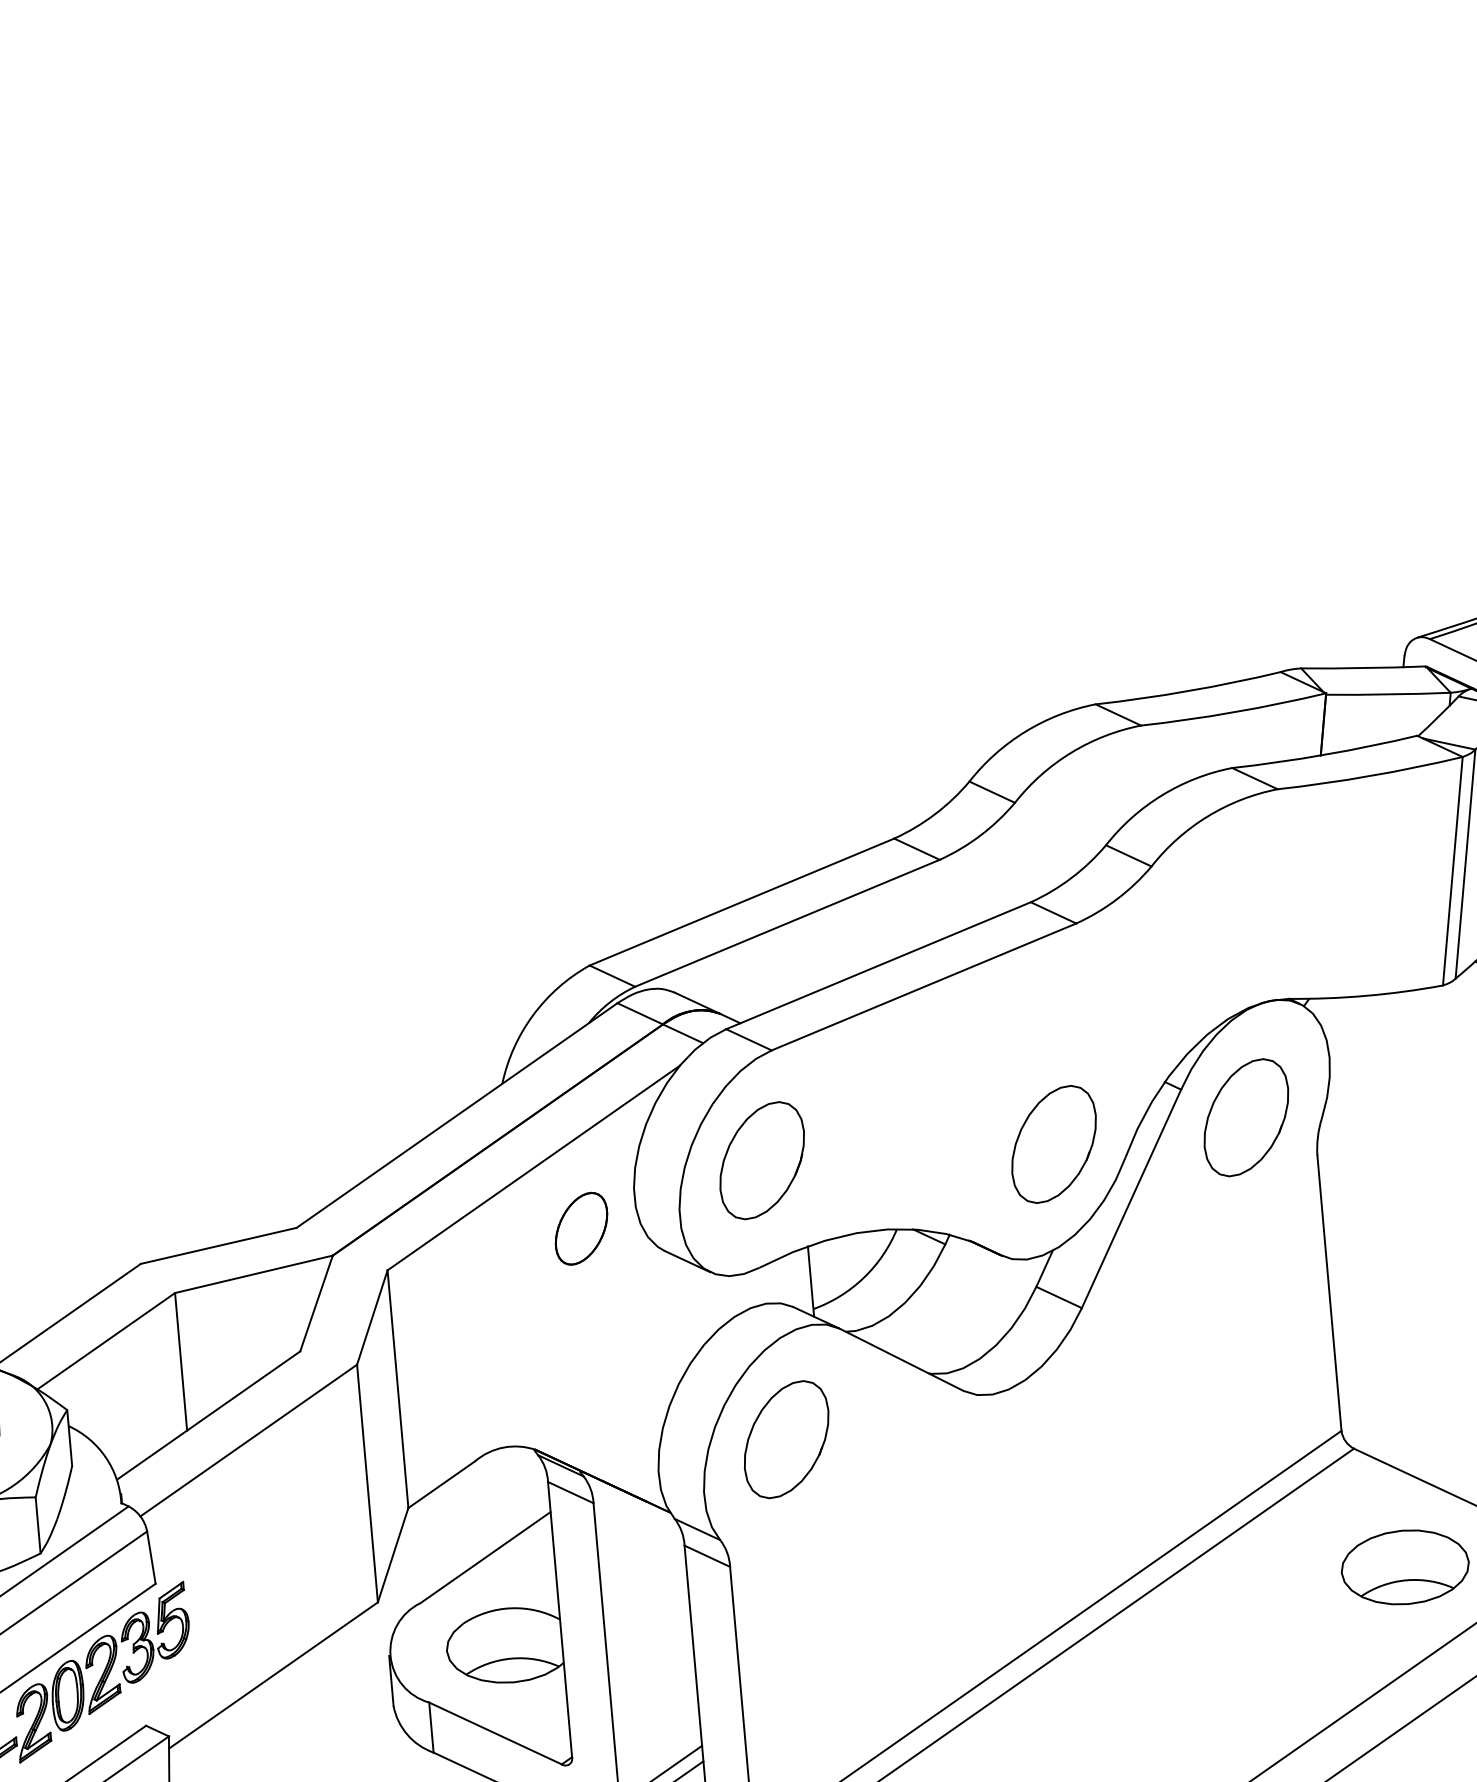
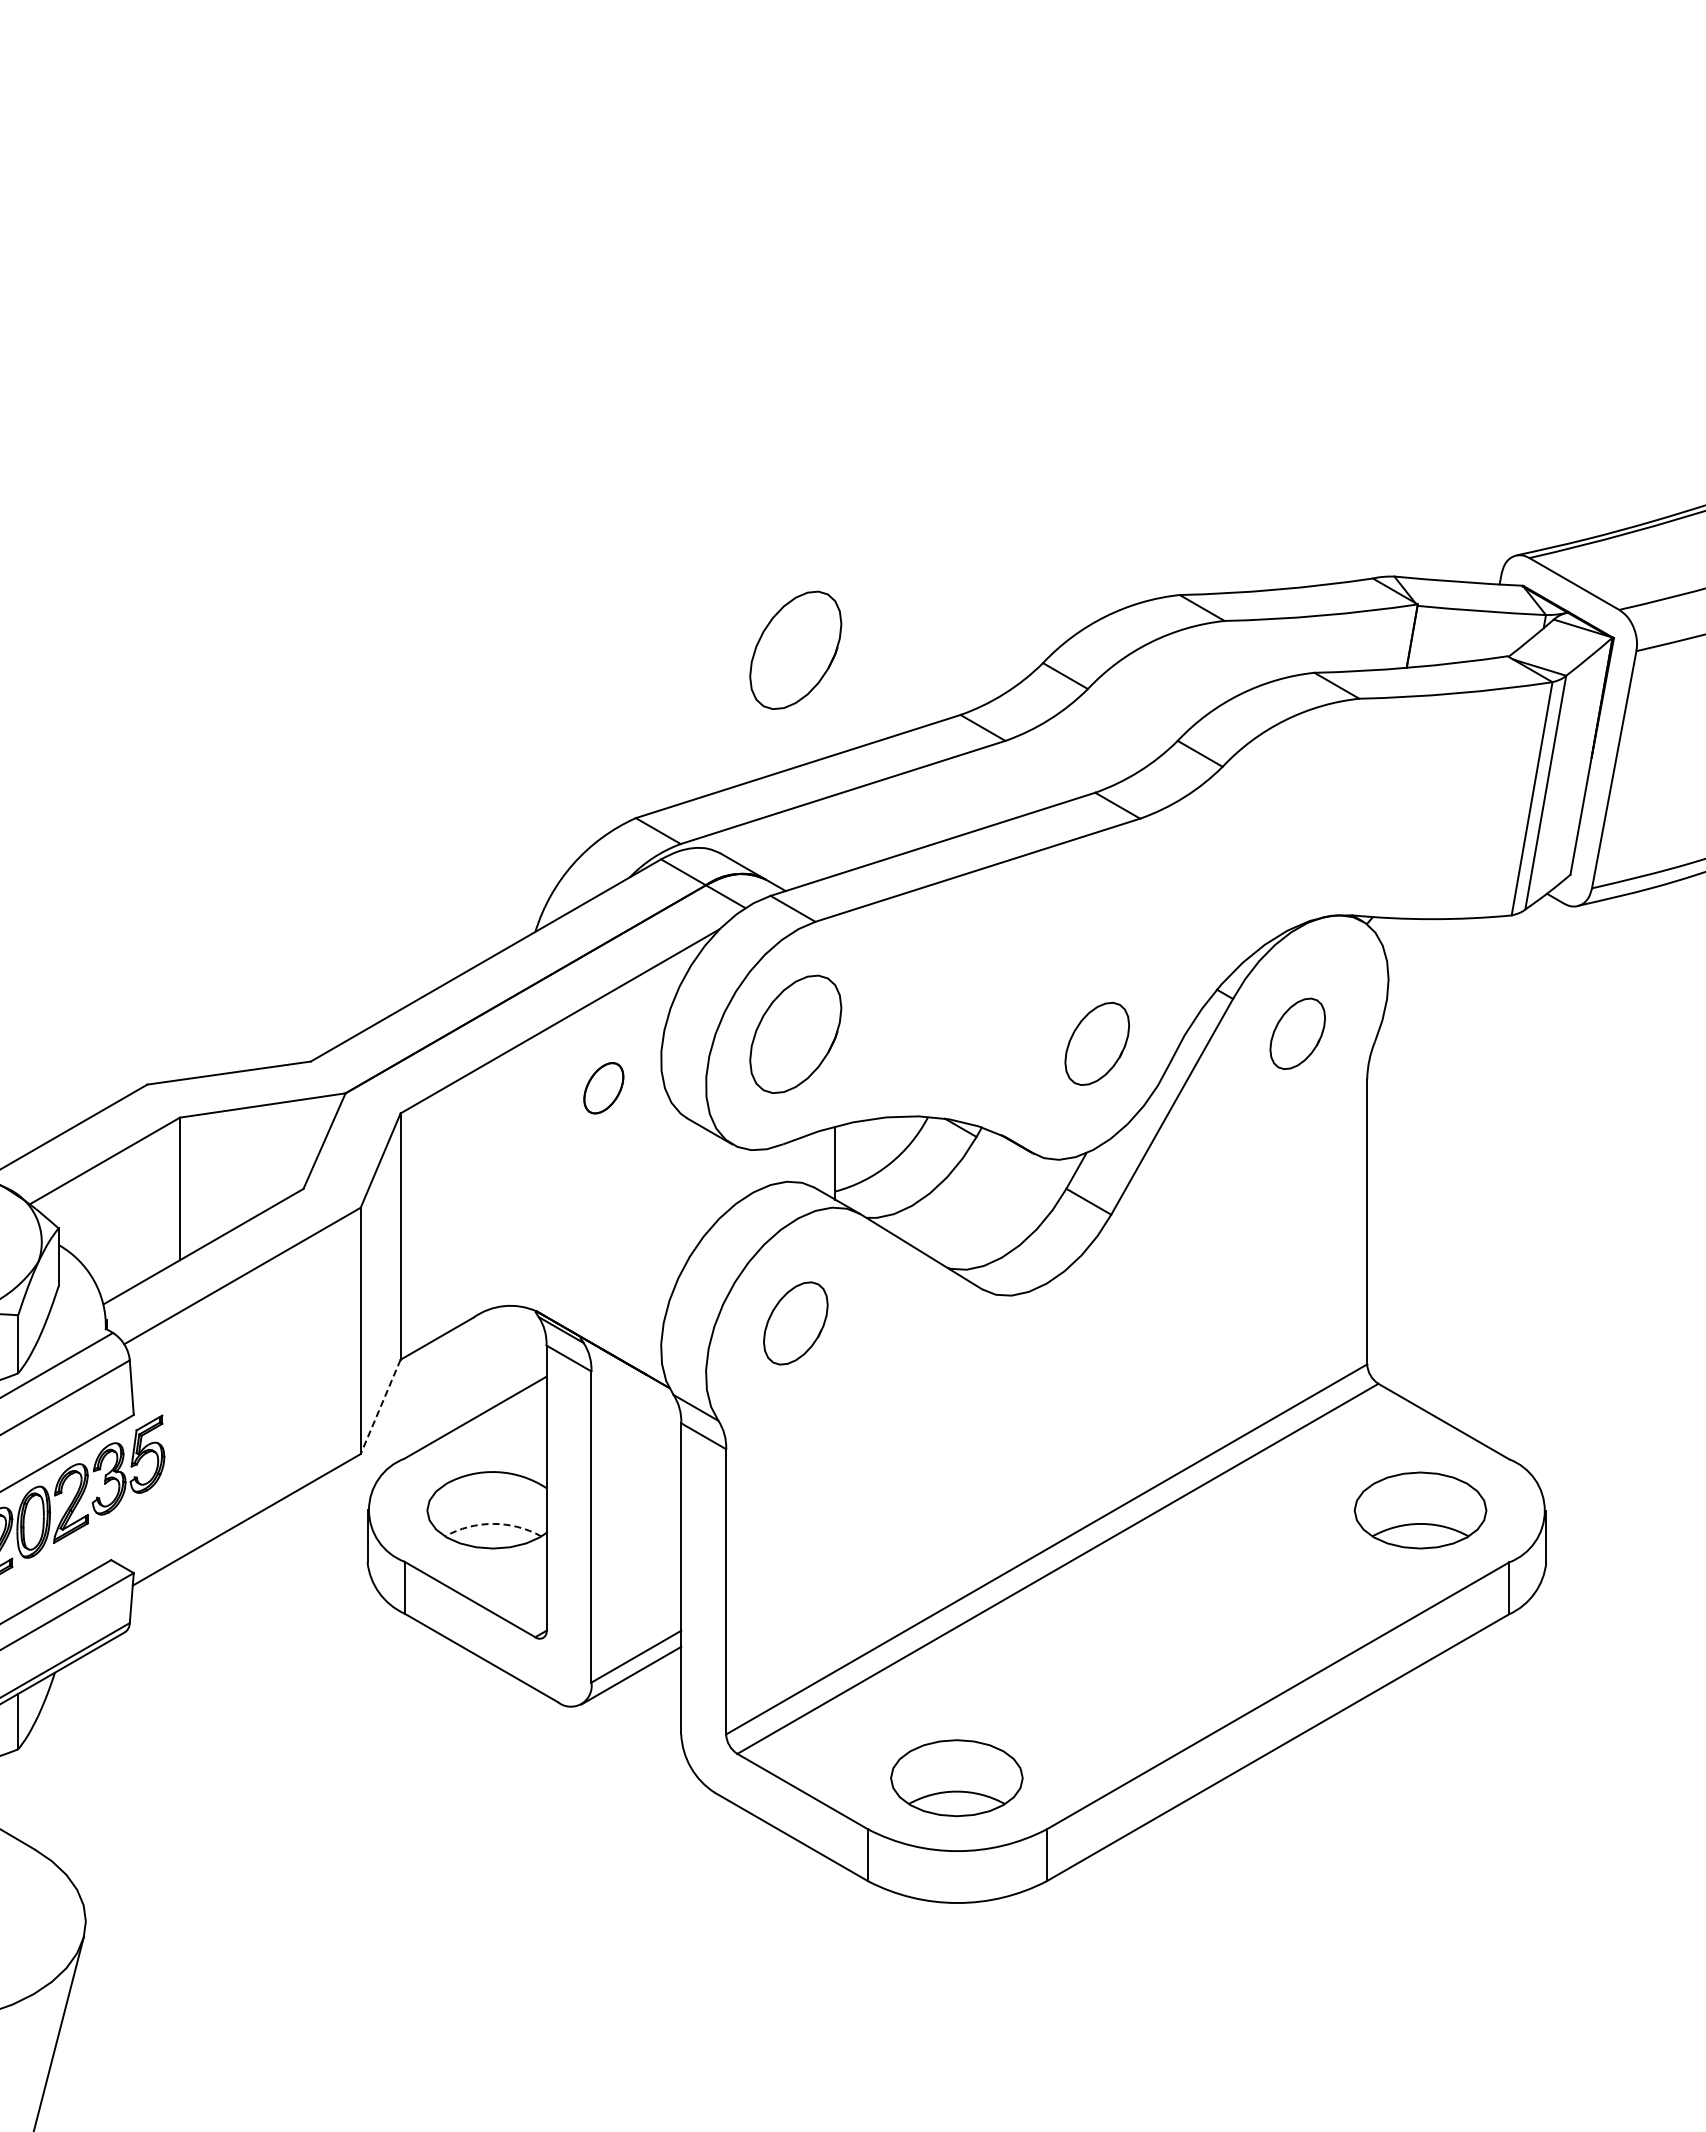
part: (729, 789) -> (795, 649), added
part: (1246, 1117) -> (1297, 1033), size x0.6
part: (1053, 1144) -> (1096, 1043), size x0.7
part: (581, 1229) -> (603, 1088), size x0.7
part: (786, 1439) -> (795, 1323), size x0.7
line: (393, 1555) -> (380, 1407), solid -> dashed
arc: (511, 1658) -> (493, 1523), solid -> dashed

